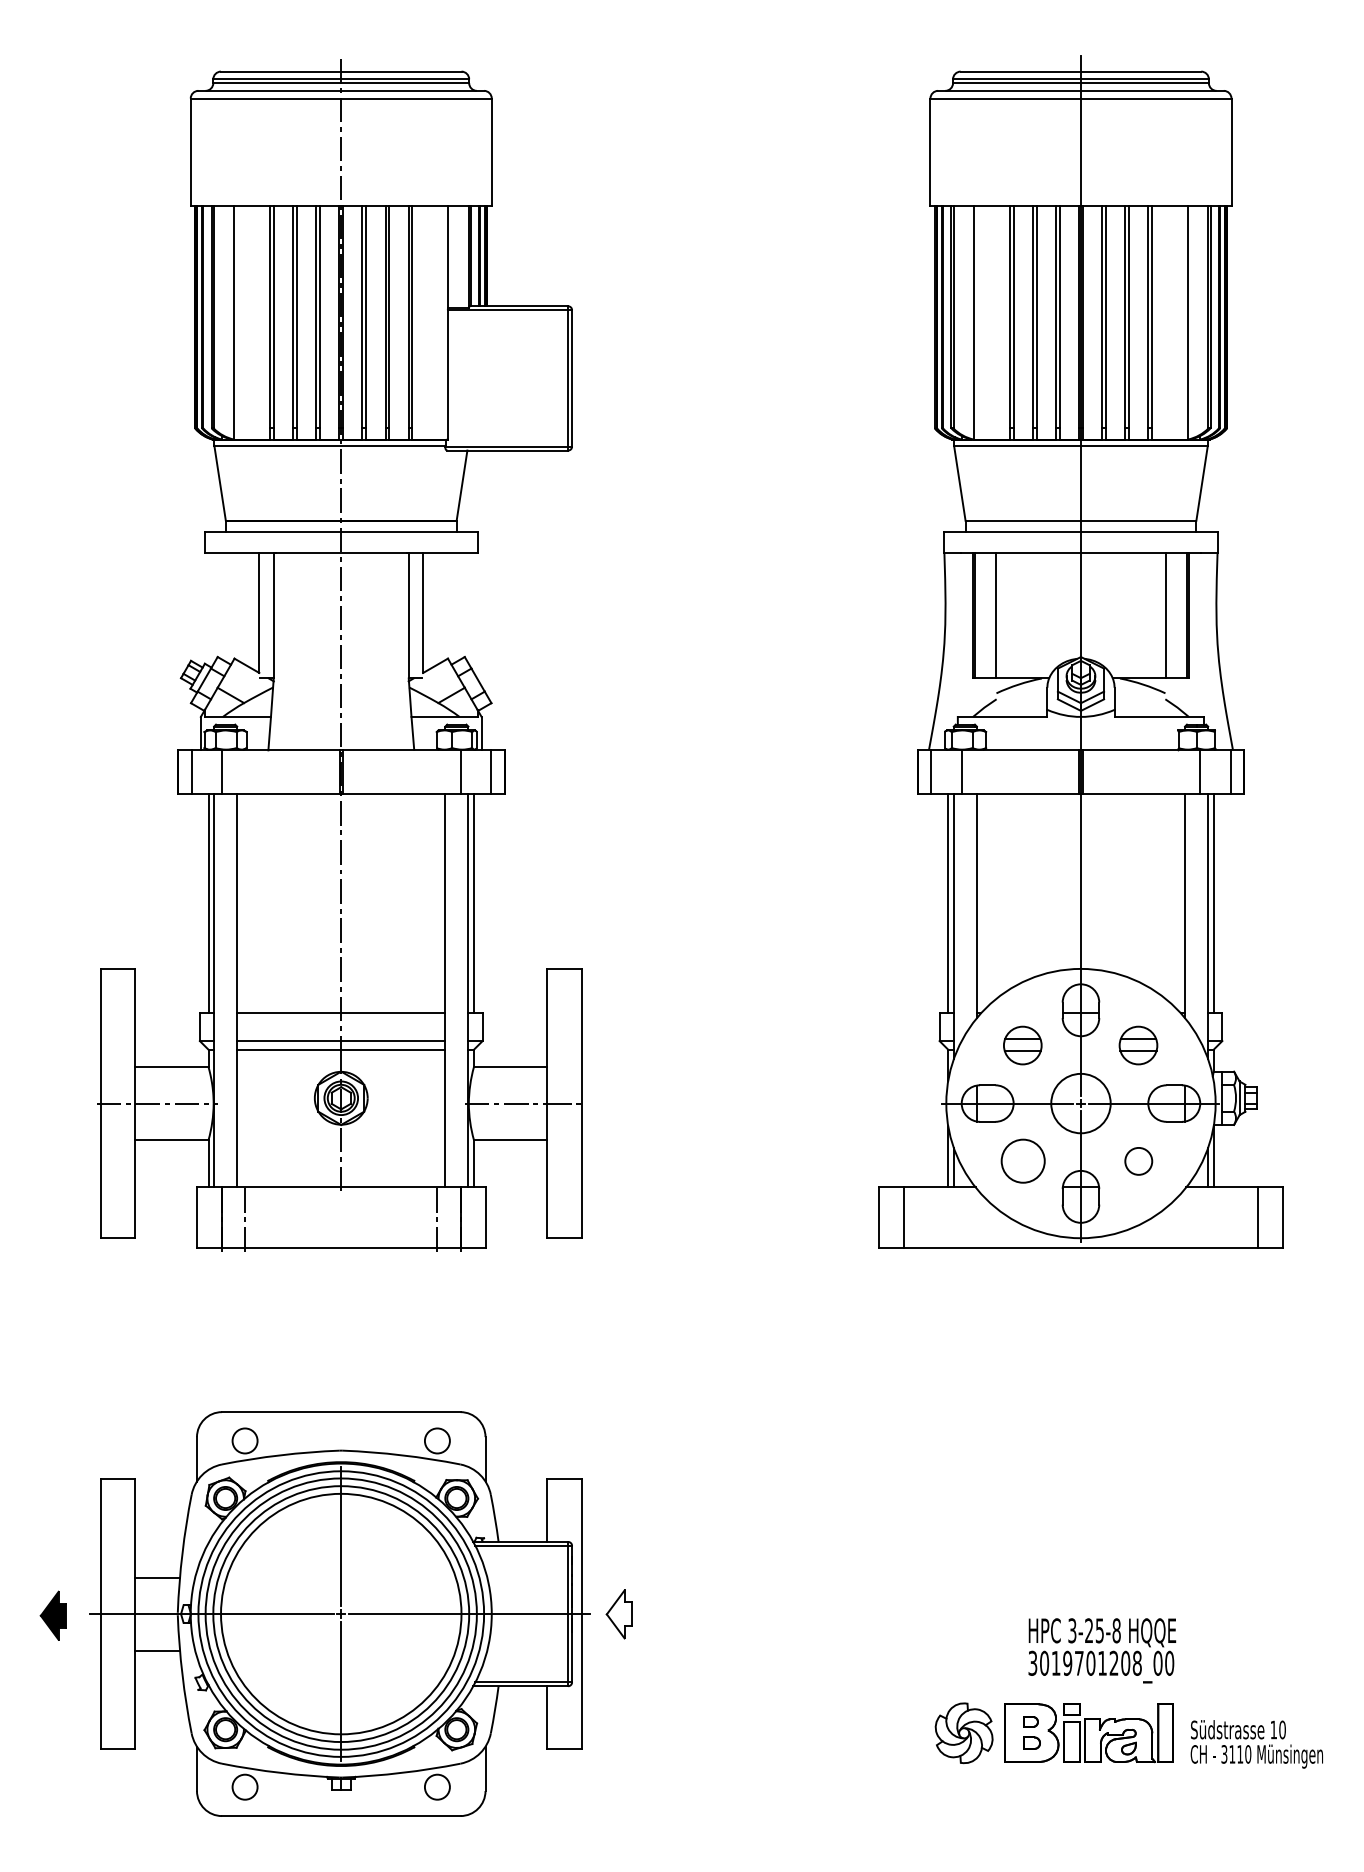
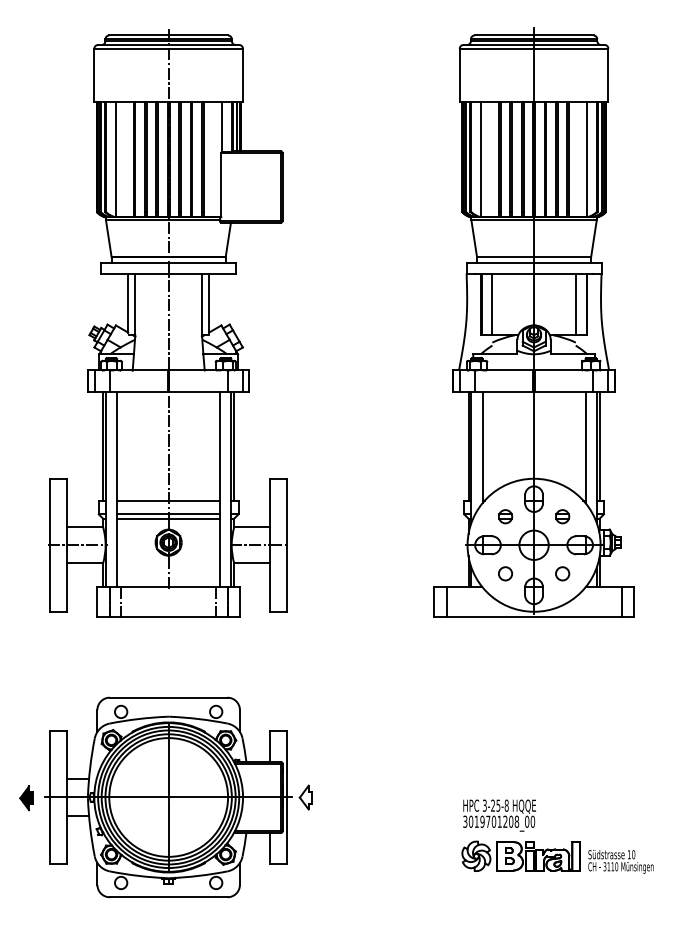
part: (1023, 1045) -> (505, 516), size x0.71
part: (1138, 1045) -> (562, 516), size x0.71
circle: (1023, 1160) -> (505, 573), size x0.62
text: (1102, 1650) -> (499, 815), moved

